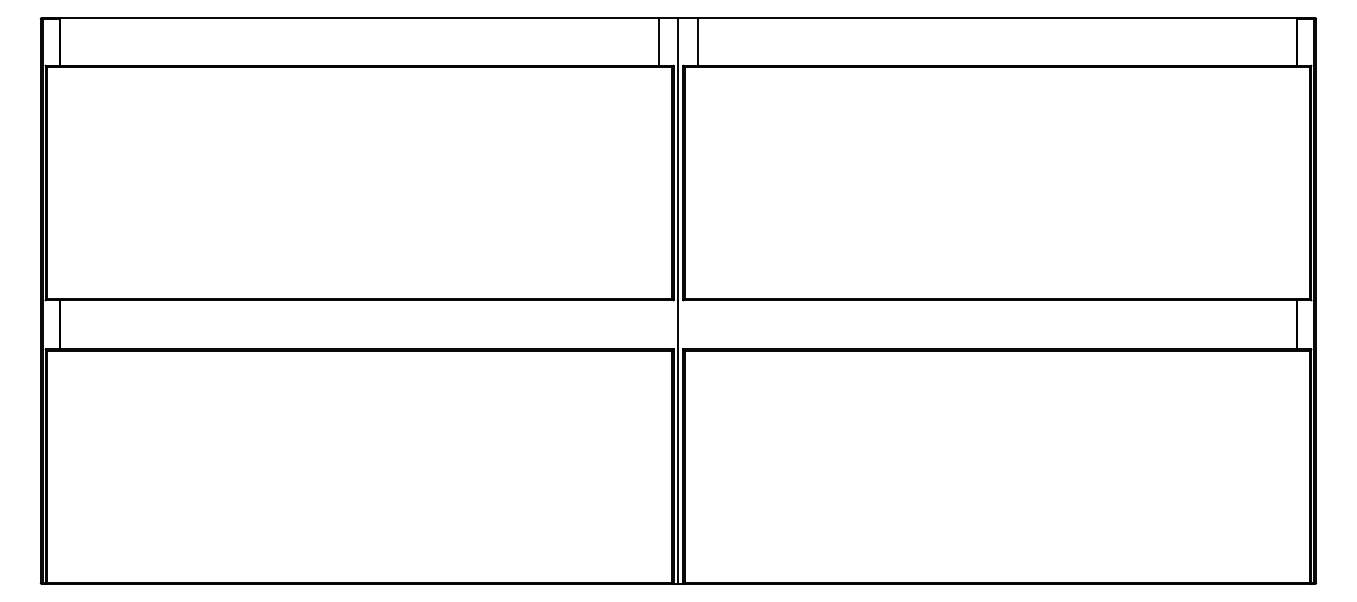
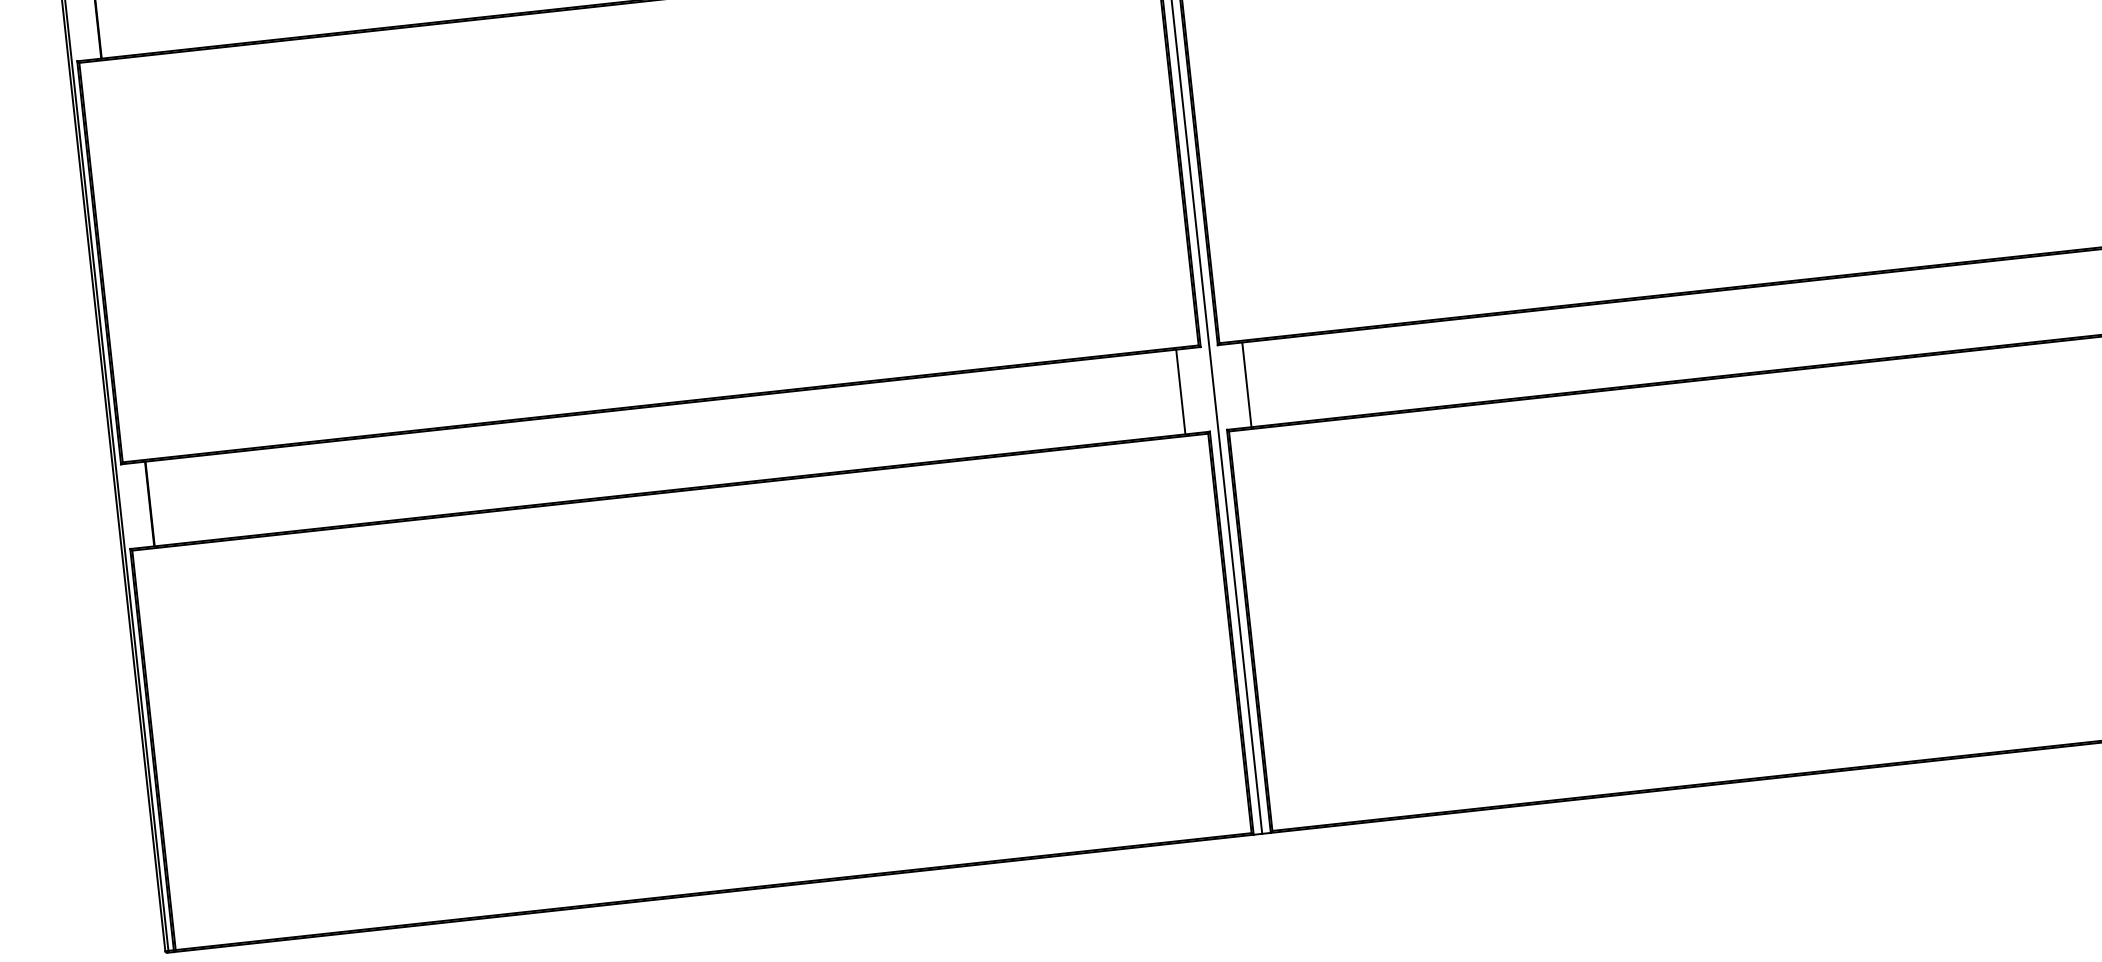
line: (659, 324) -> (1181, 391), added
line: (697, 324) -> (1246, 384), added

